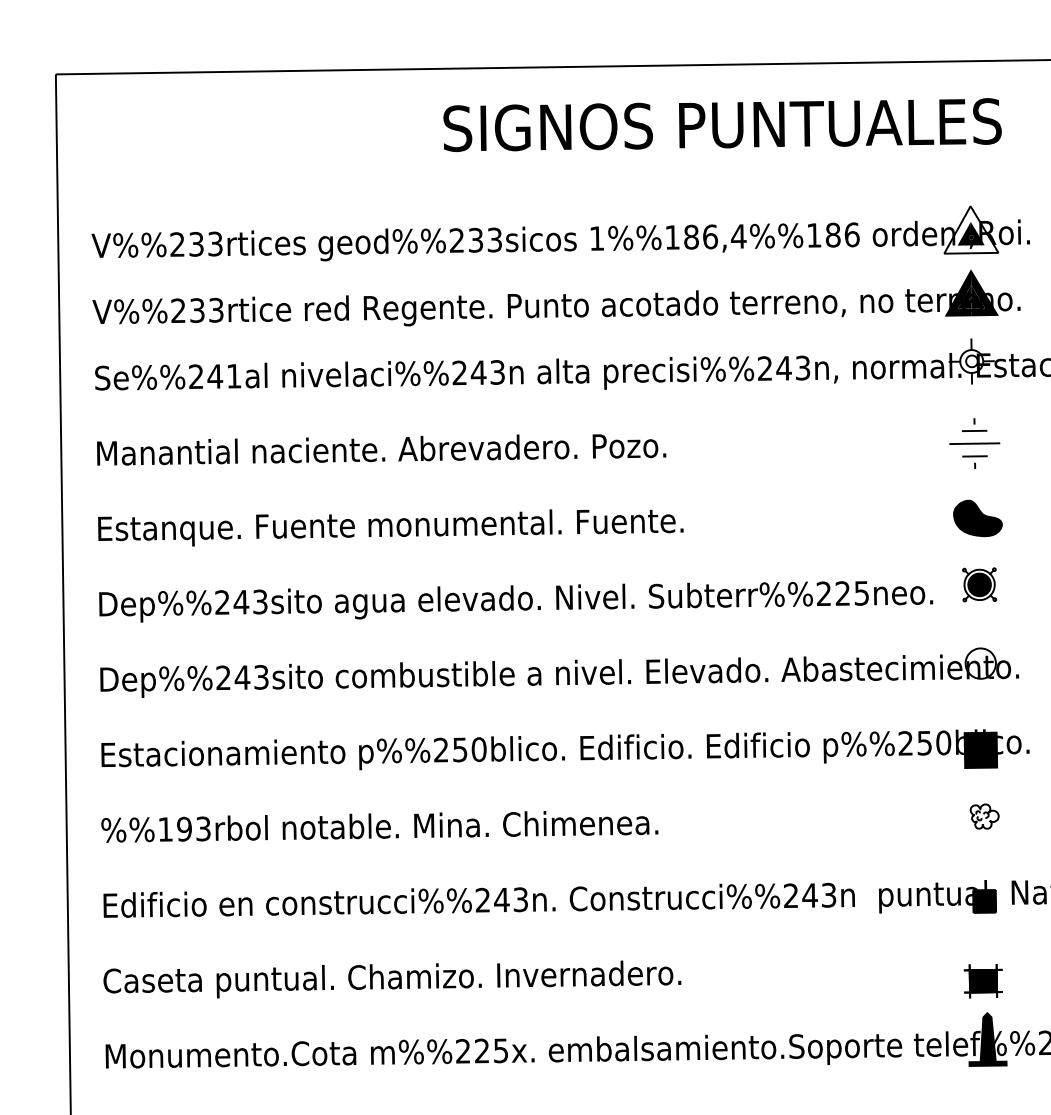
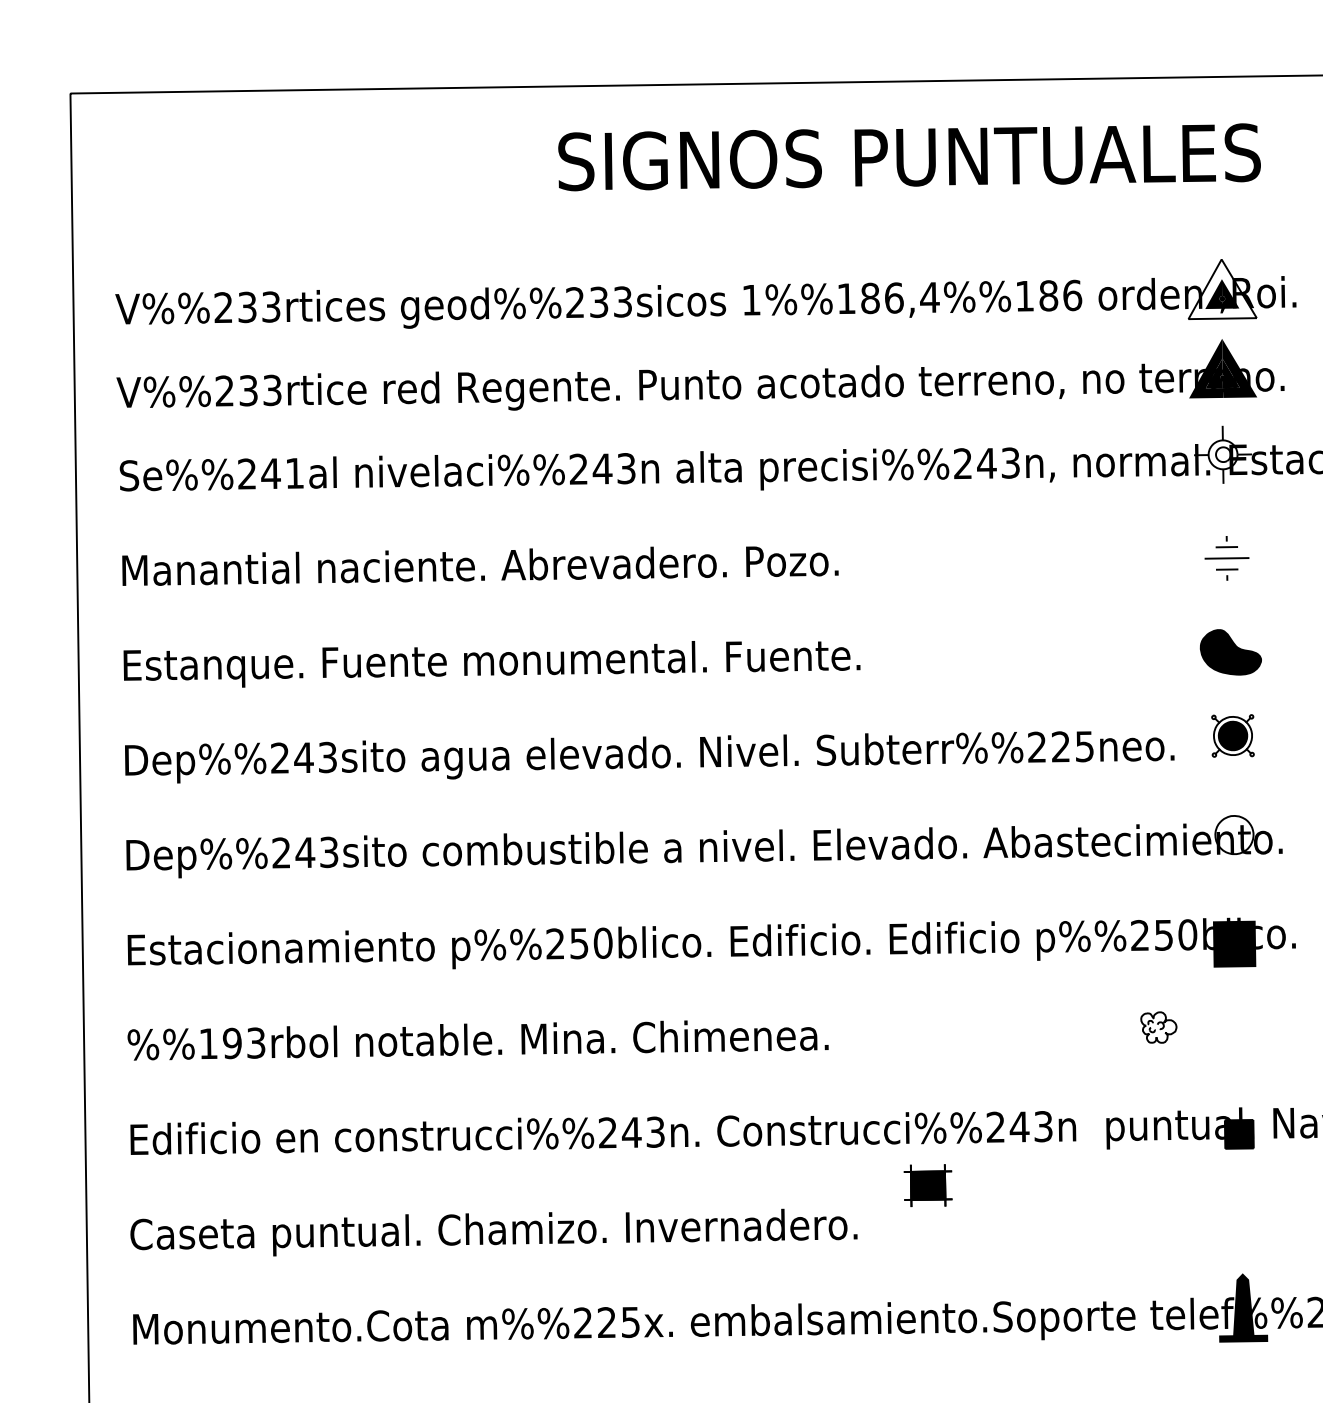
part: (974, 443) -> (1226, 558), size x0.7
part: (984, 816) -> (1158, 1027), moved
part: (982, 981) -> (927, 1186), moved

